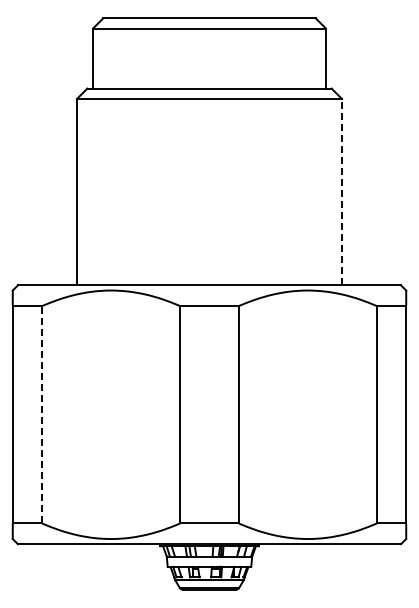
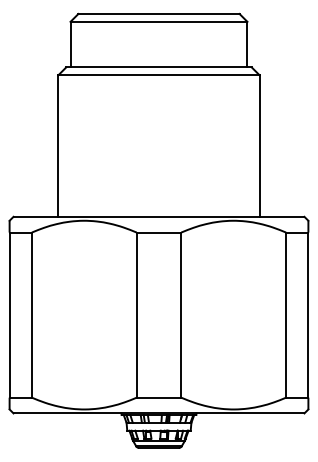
line: (342, 191) -> (260, 145), dashed -> solid
line: (42, 414) -> (32, 314), dashed -> solid

